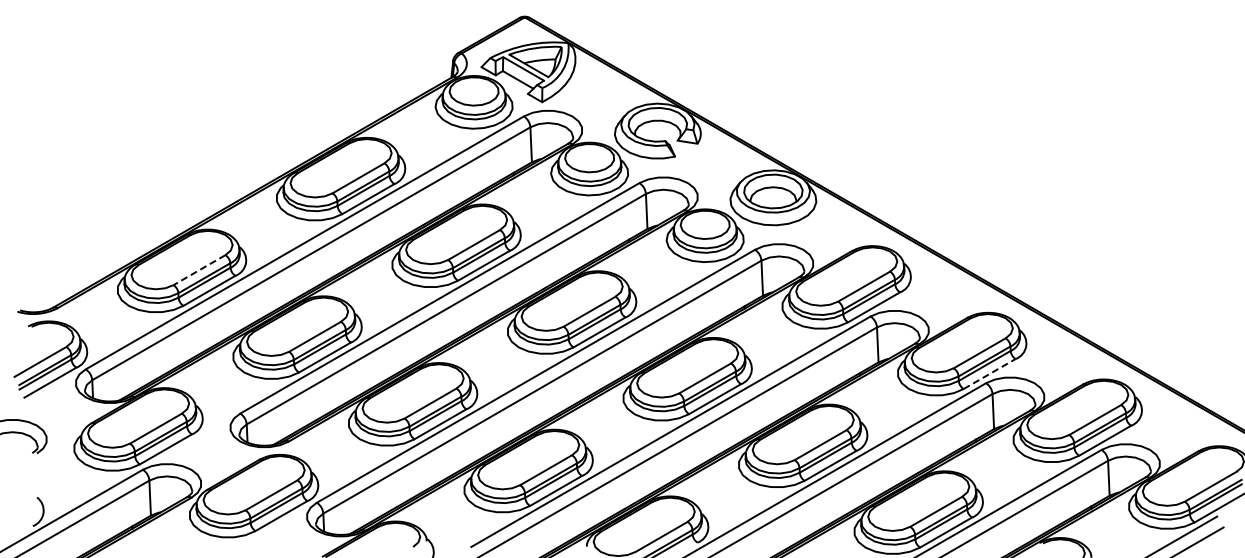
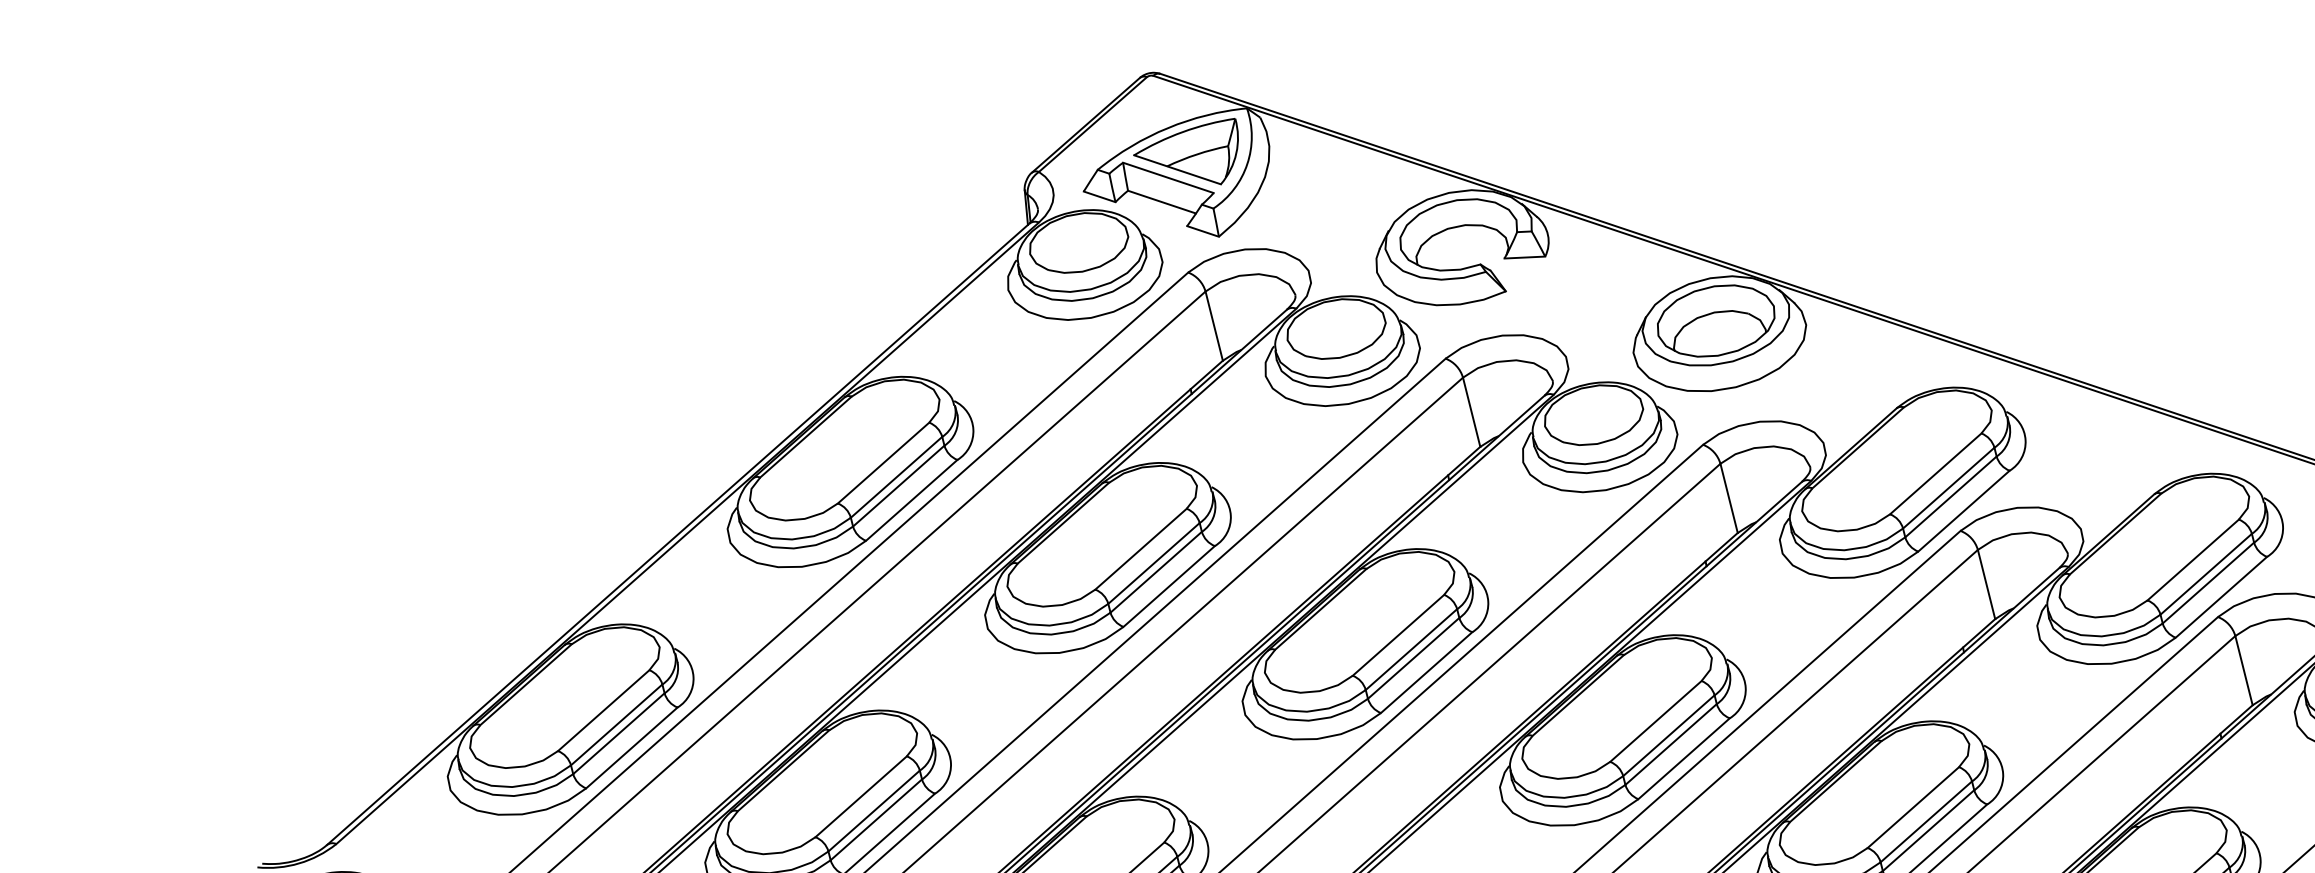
line: (199, 270) -> (603, 711), dashed -> solid
line: (989, 374) -> (2221, 598), dashed -> solid

